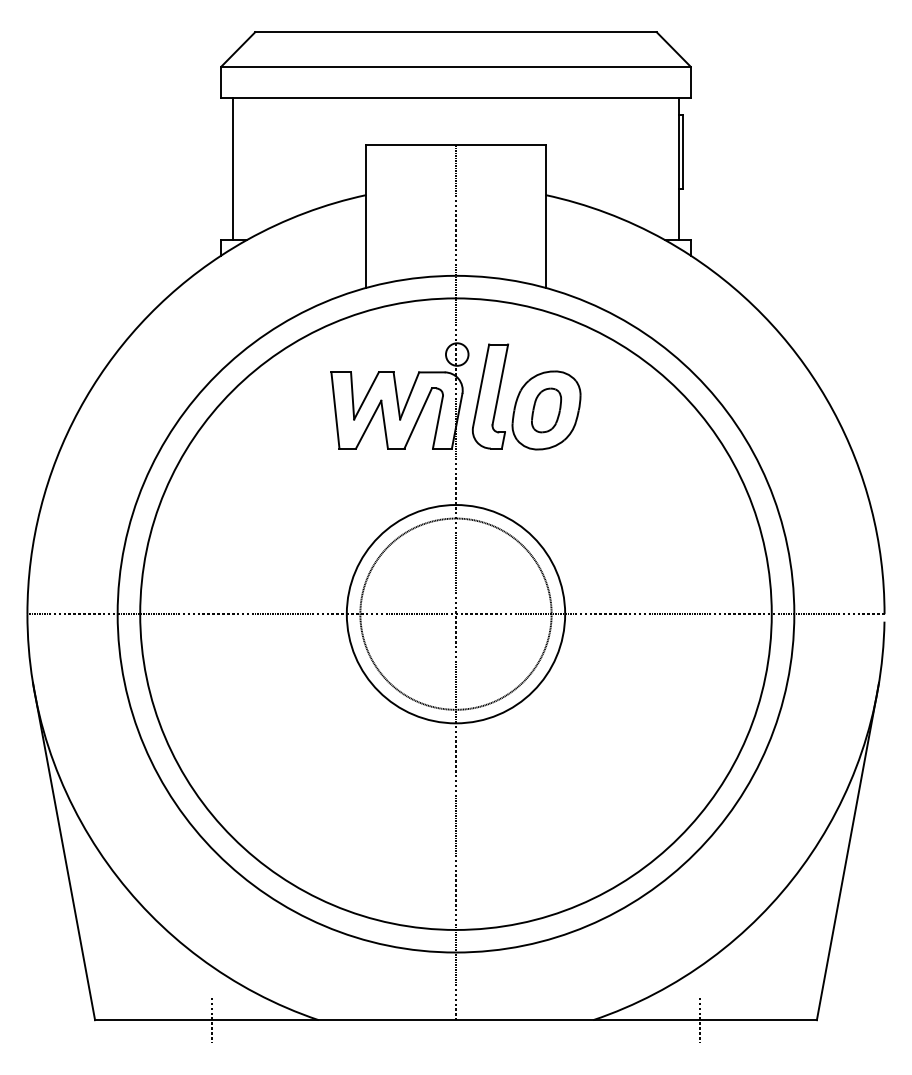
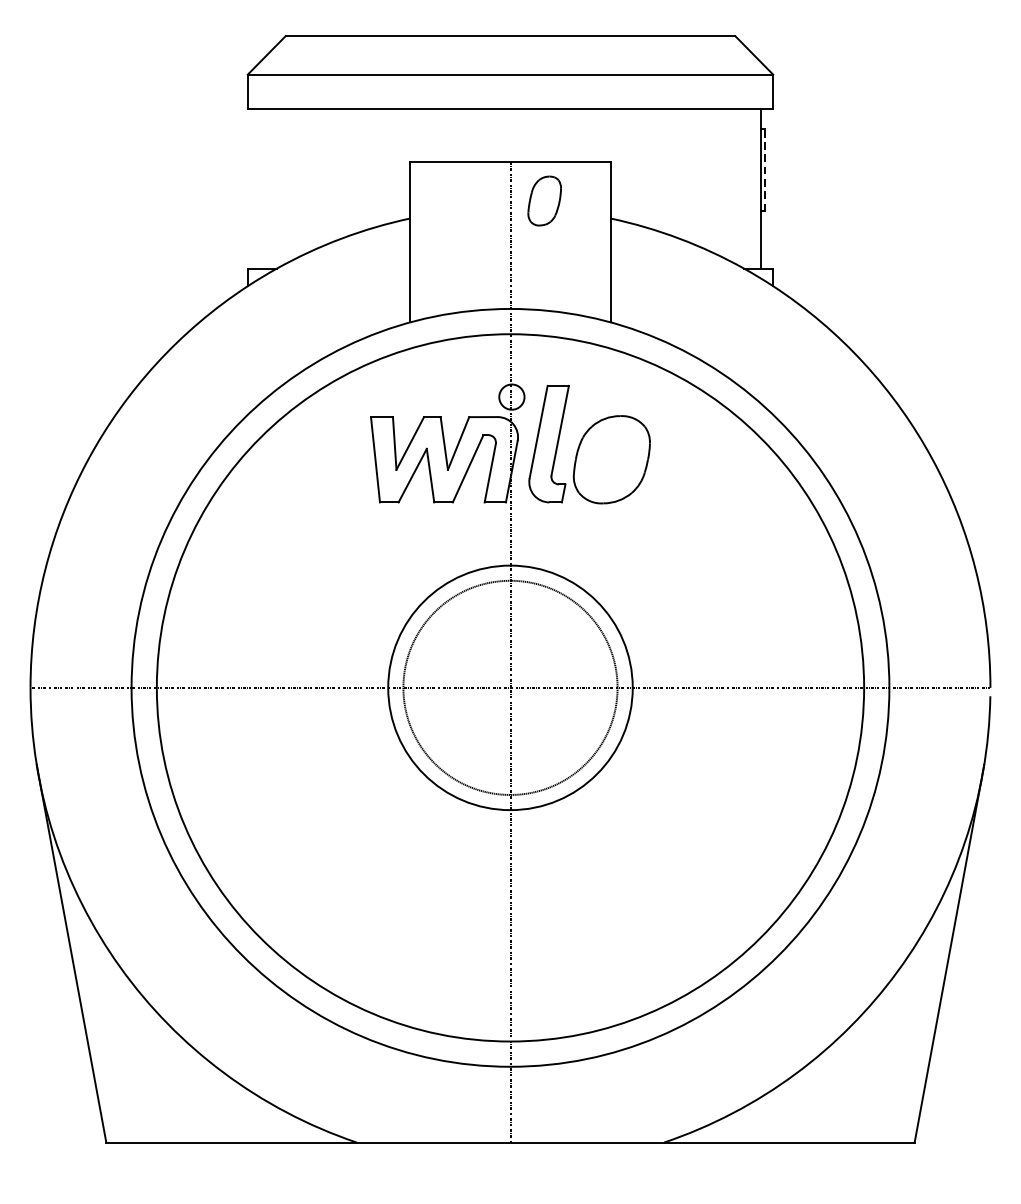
line: (683, 152) -> (765, 170), solid -> dashed
line: (232, 168) -> (260, 188), removed
part: (546, 410) -> (544, 201), moved
line: (212, 1019) -> (237, 1141), removed
line: (699, 1019) -> (783, 1141), removed

